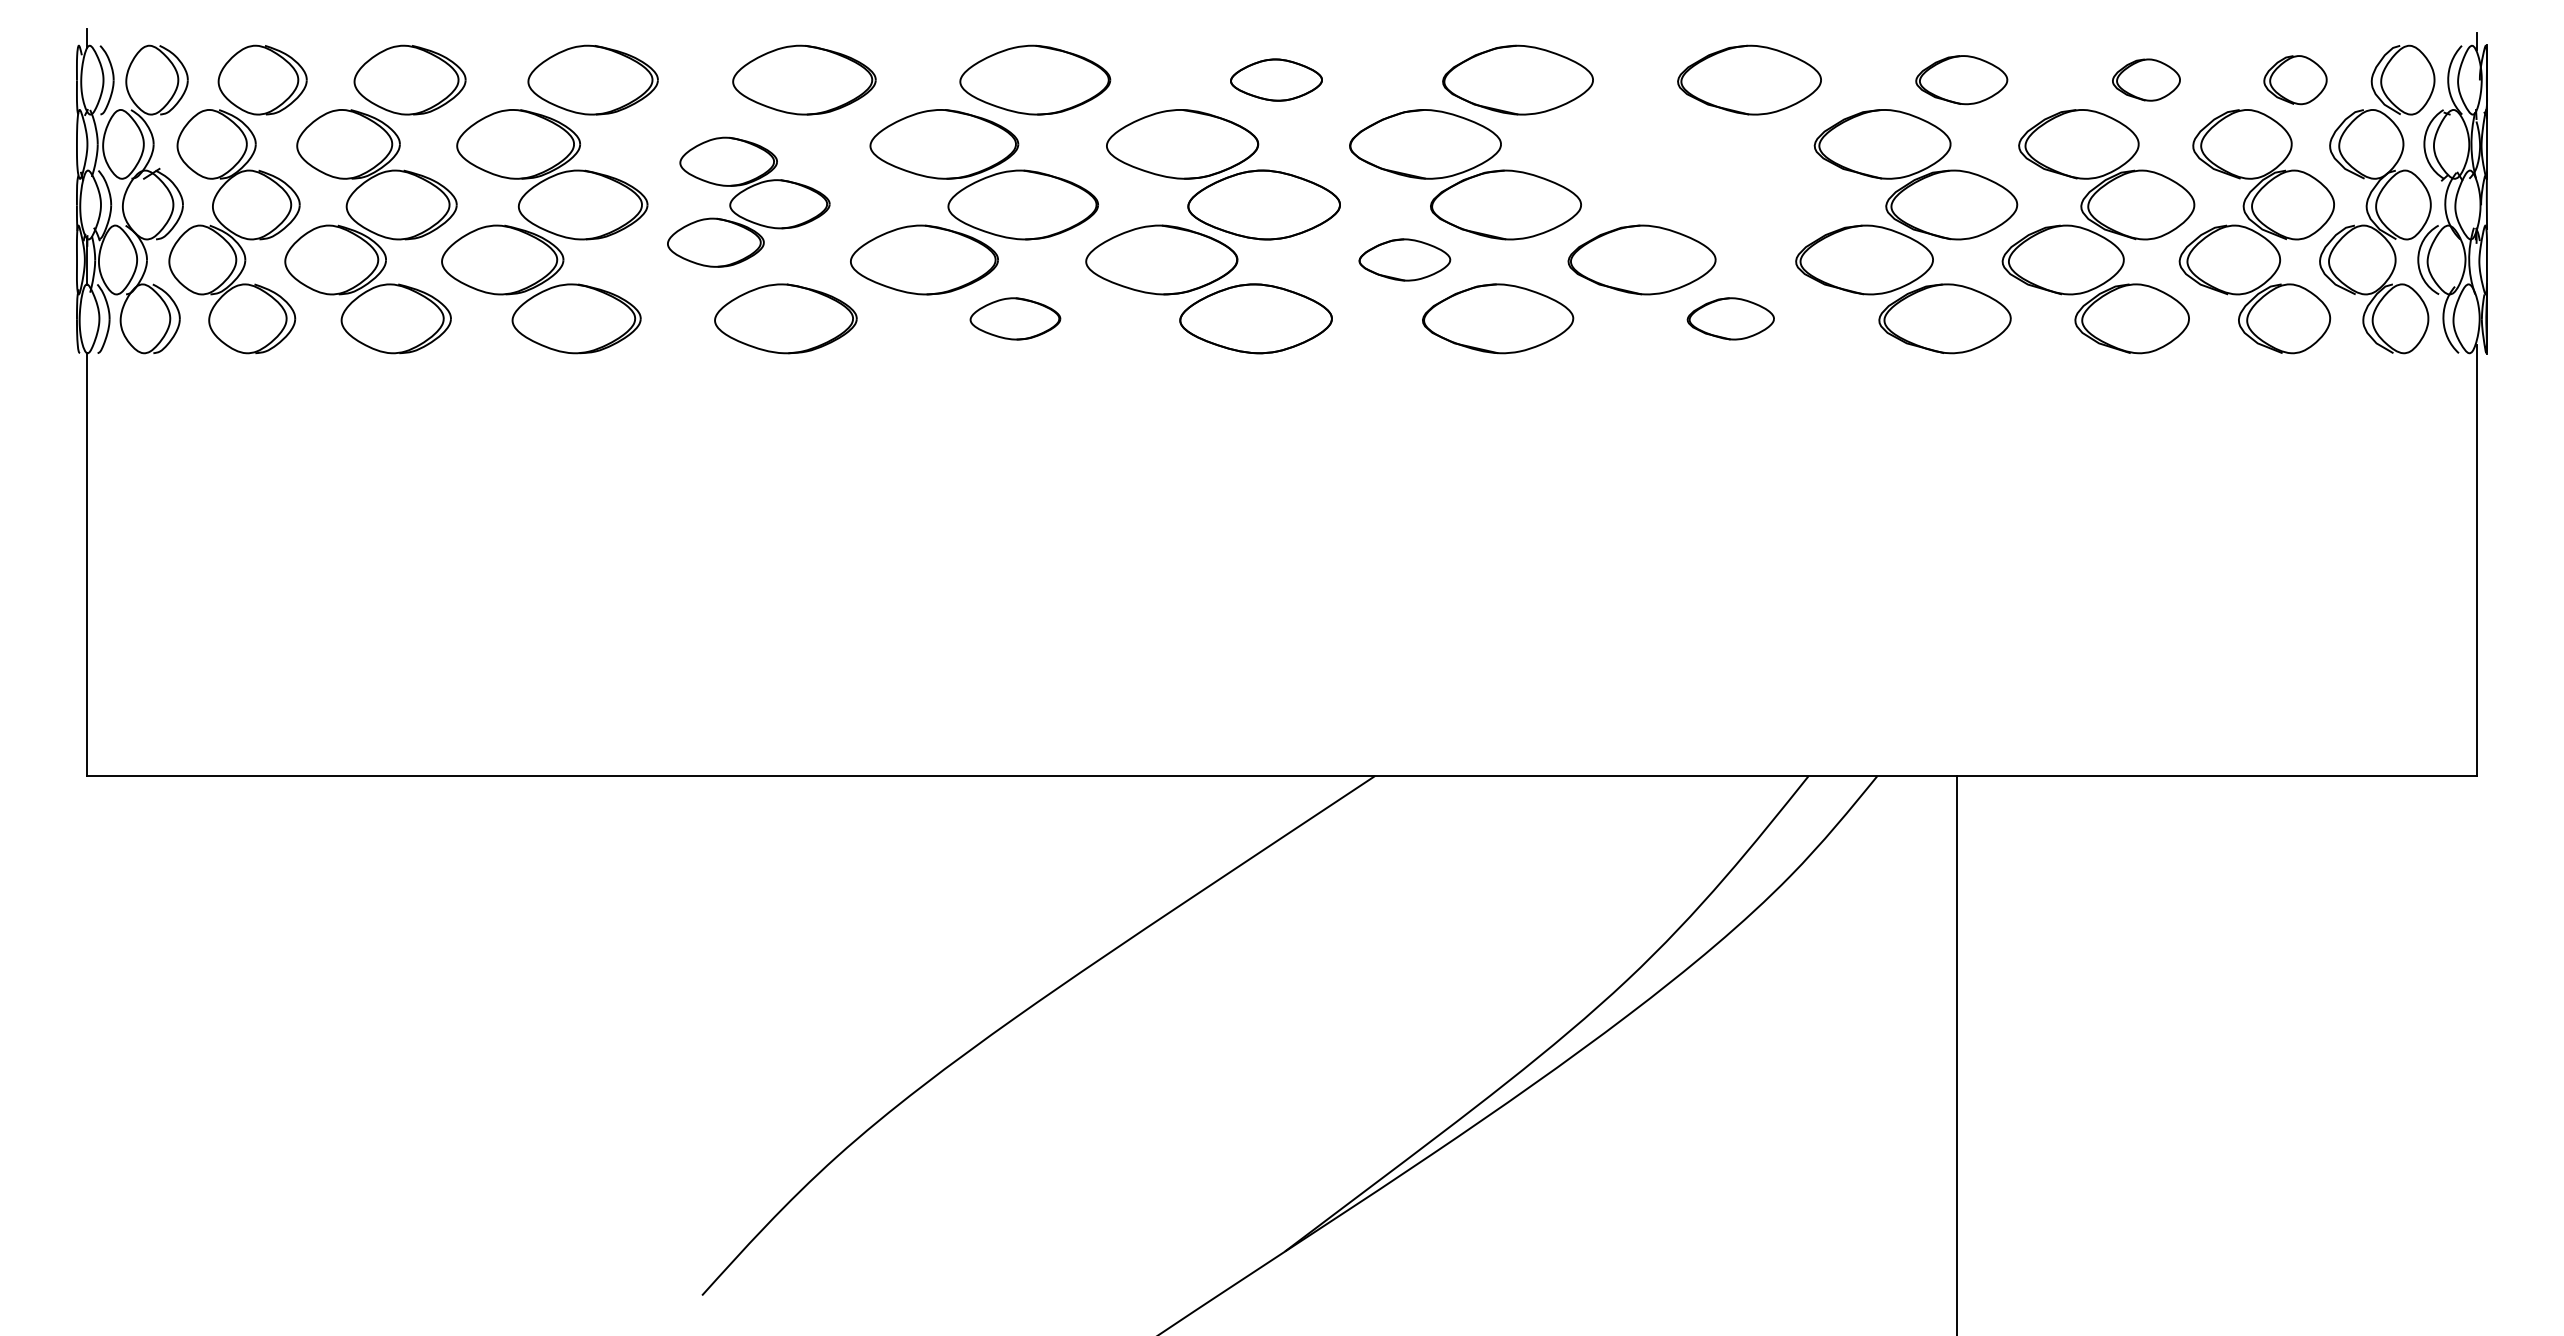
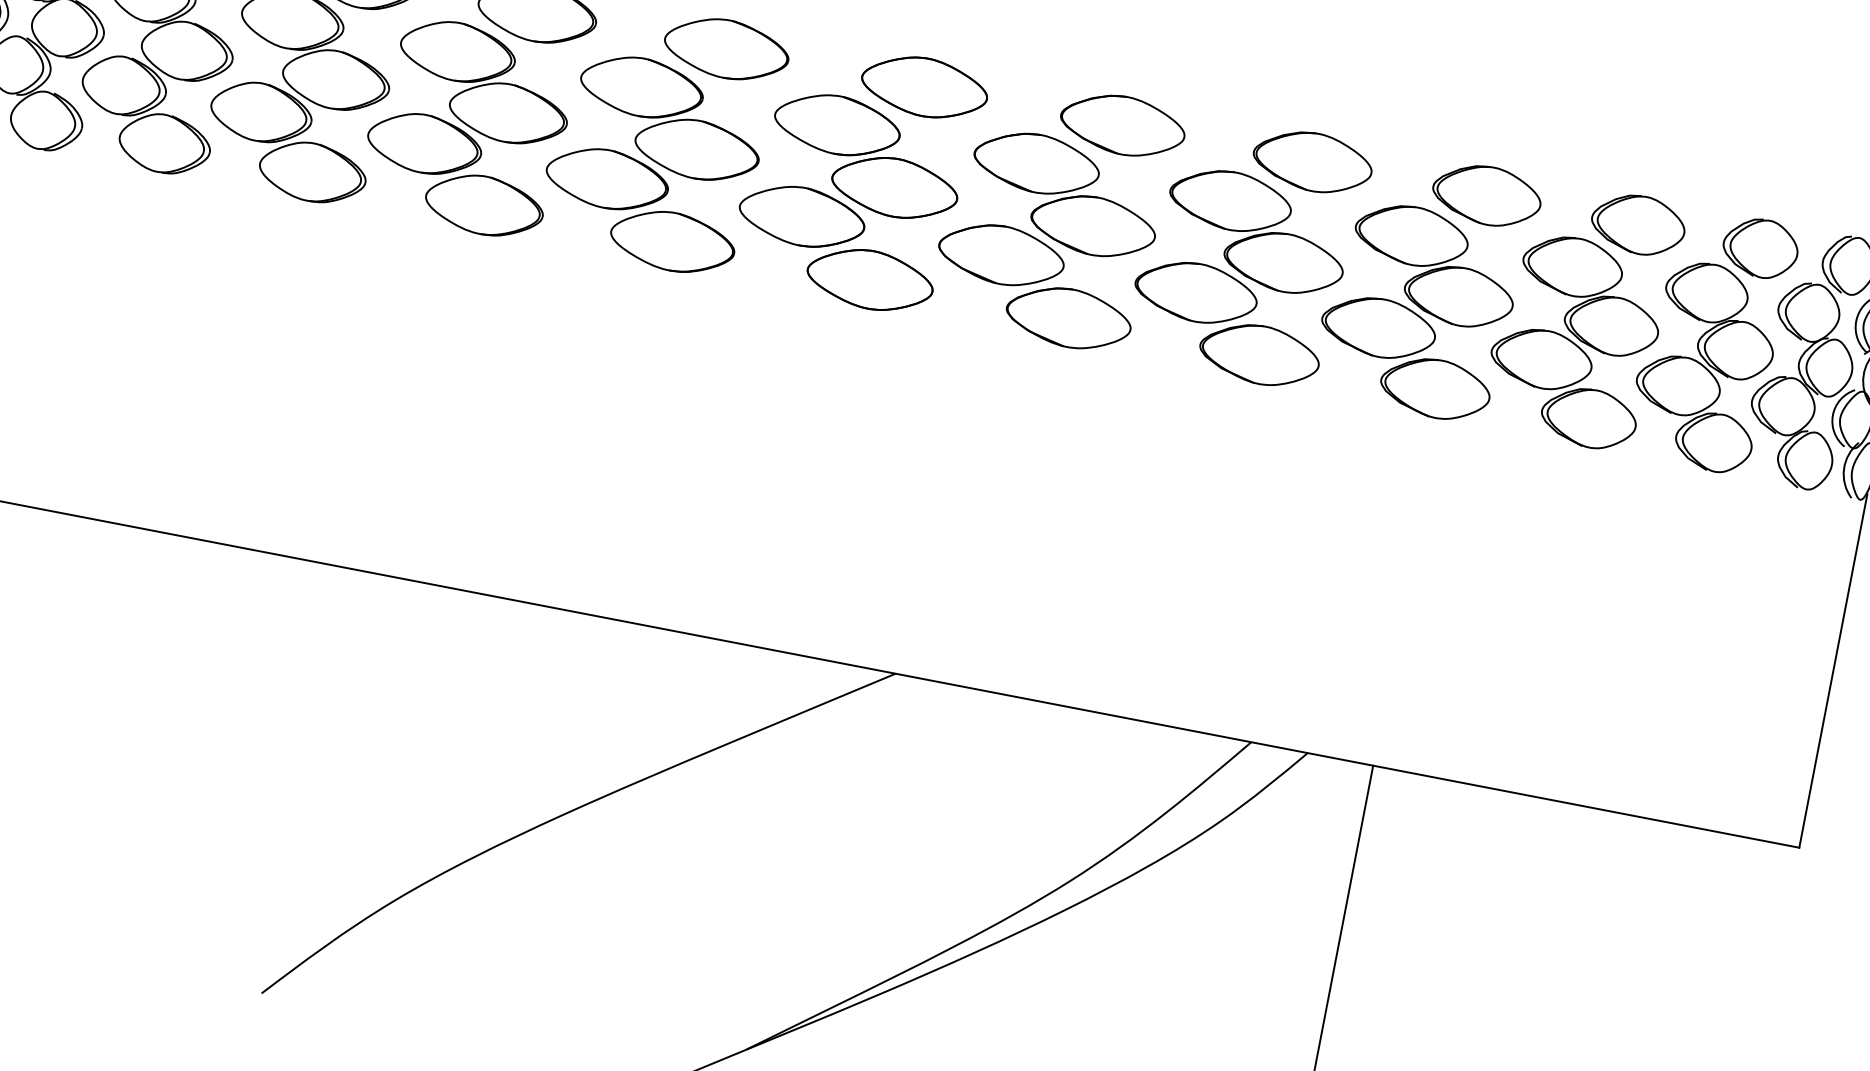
part: (1276, 79) -> (924, 86), size x1.67
part: (1961, 79) -> (1486, 194), size x1.43
part: (2146, 79) -> (1638, 224), size x1.67
part: (2295, 79) -> (1760, 247), size x1.43
part: (1698, 174) -> (1255, 231), added
part: (748, 202) -> (472, 104), size x1.43
part: (1404, 259) -> (1001, 254), size x1.67
part: (1015, 318) -> (672, 241), size x1.67
part: (1730, 318) -> (1259, 354), size x1.67

